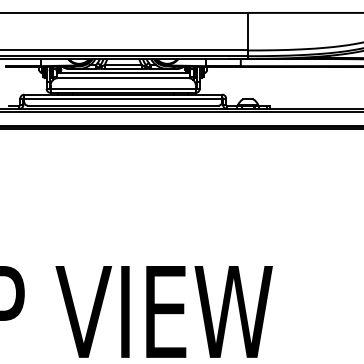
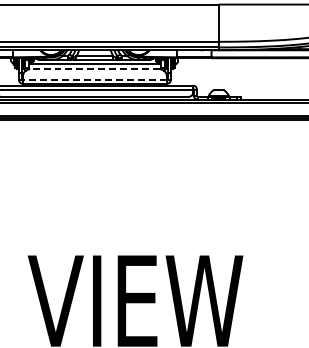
line: (122, 78) -> (94, 69), solid -> dashed
line: (123, 88) -> (95, 79), solid -> dashed

